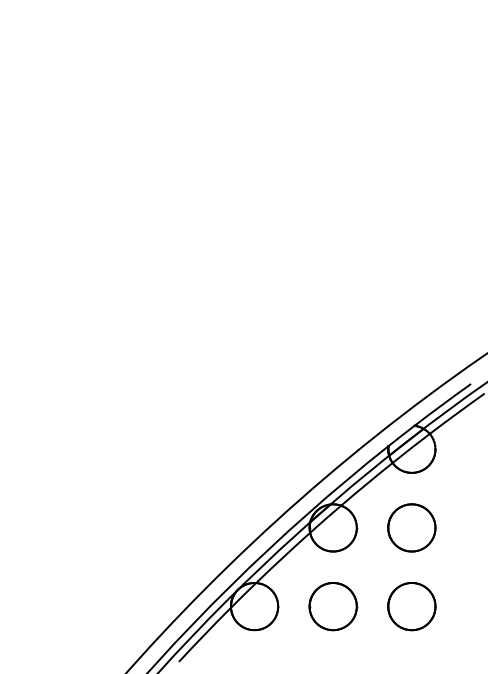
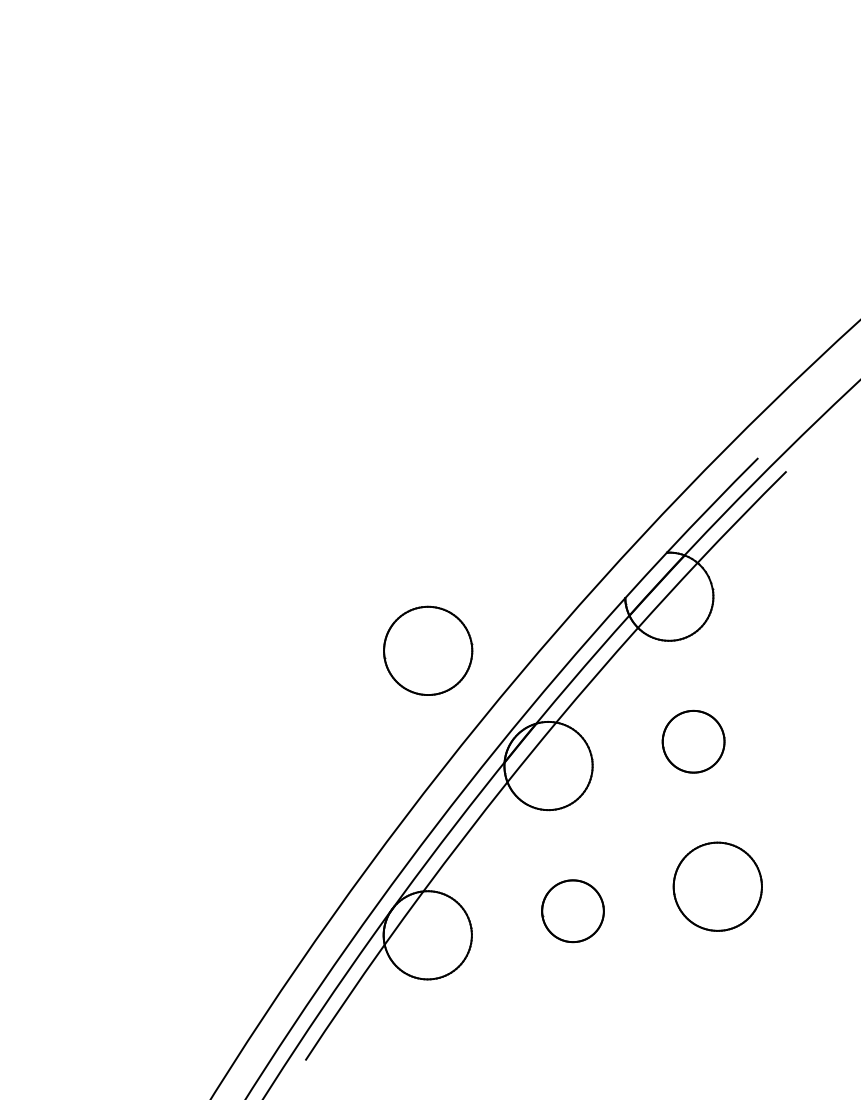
part: (279, 456) -> (427, 650), added
part: (411, 527) -> (692, 741), size x0.7
part: (333, 606) -> (573, 910), size x0.7

